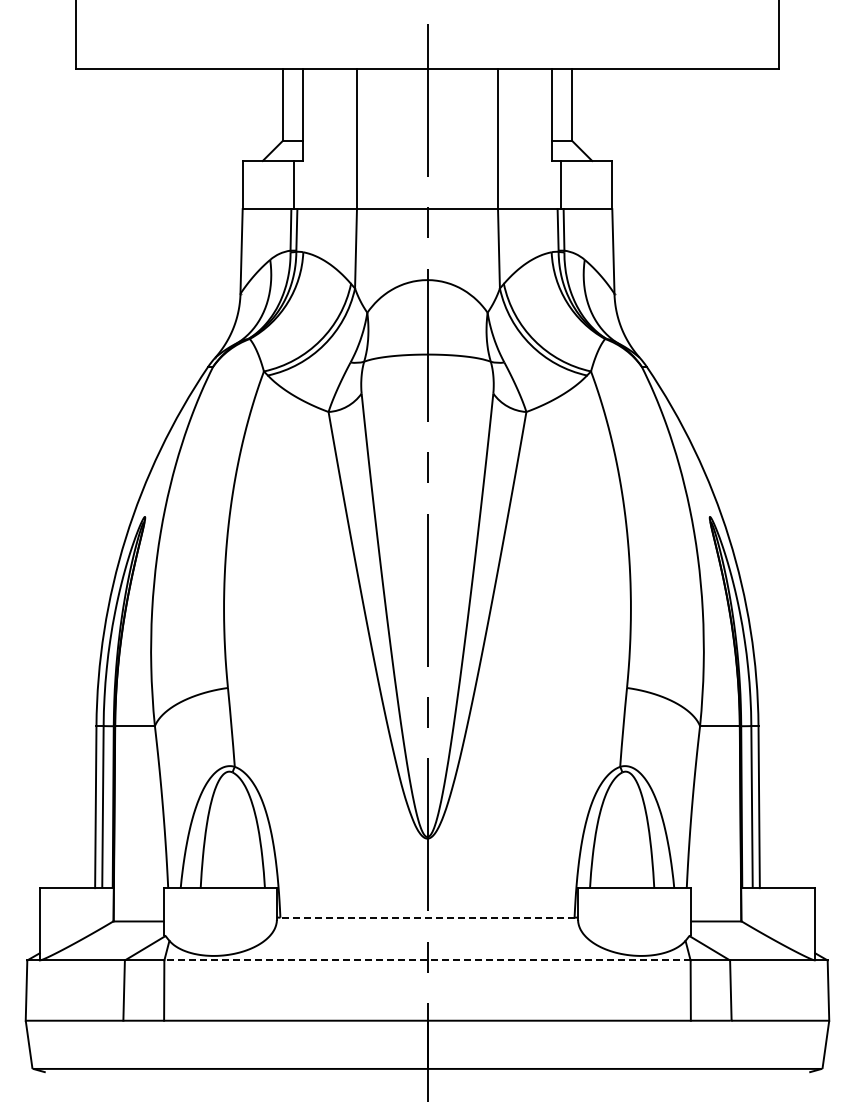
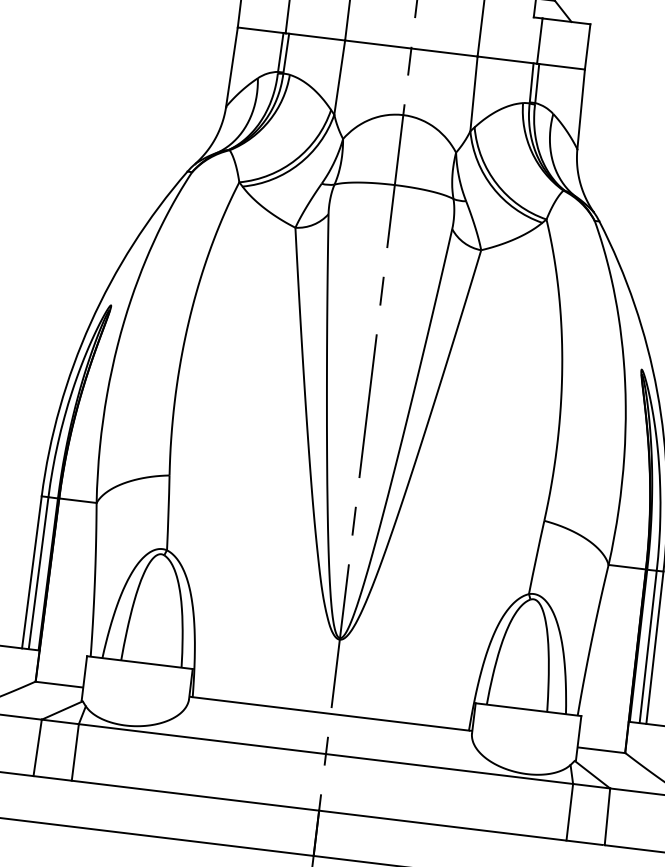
line: (427, 917) -> (330, 713), dashed -> solid
line: (426, 960) -> (325, 754), dashed -> solid

